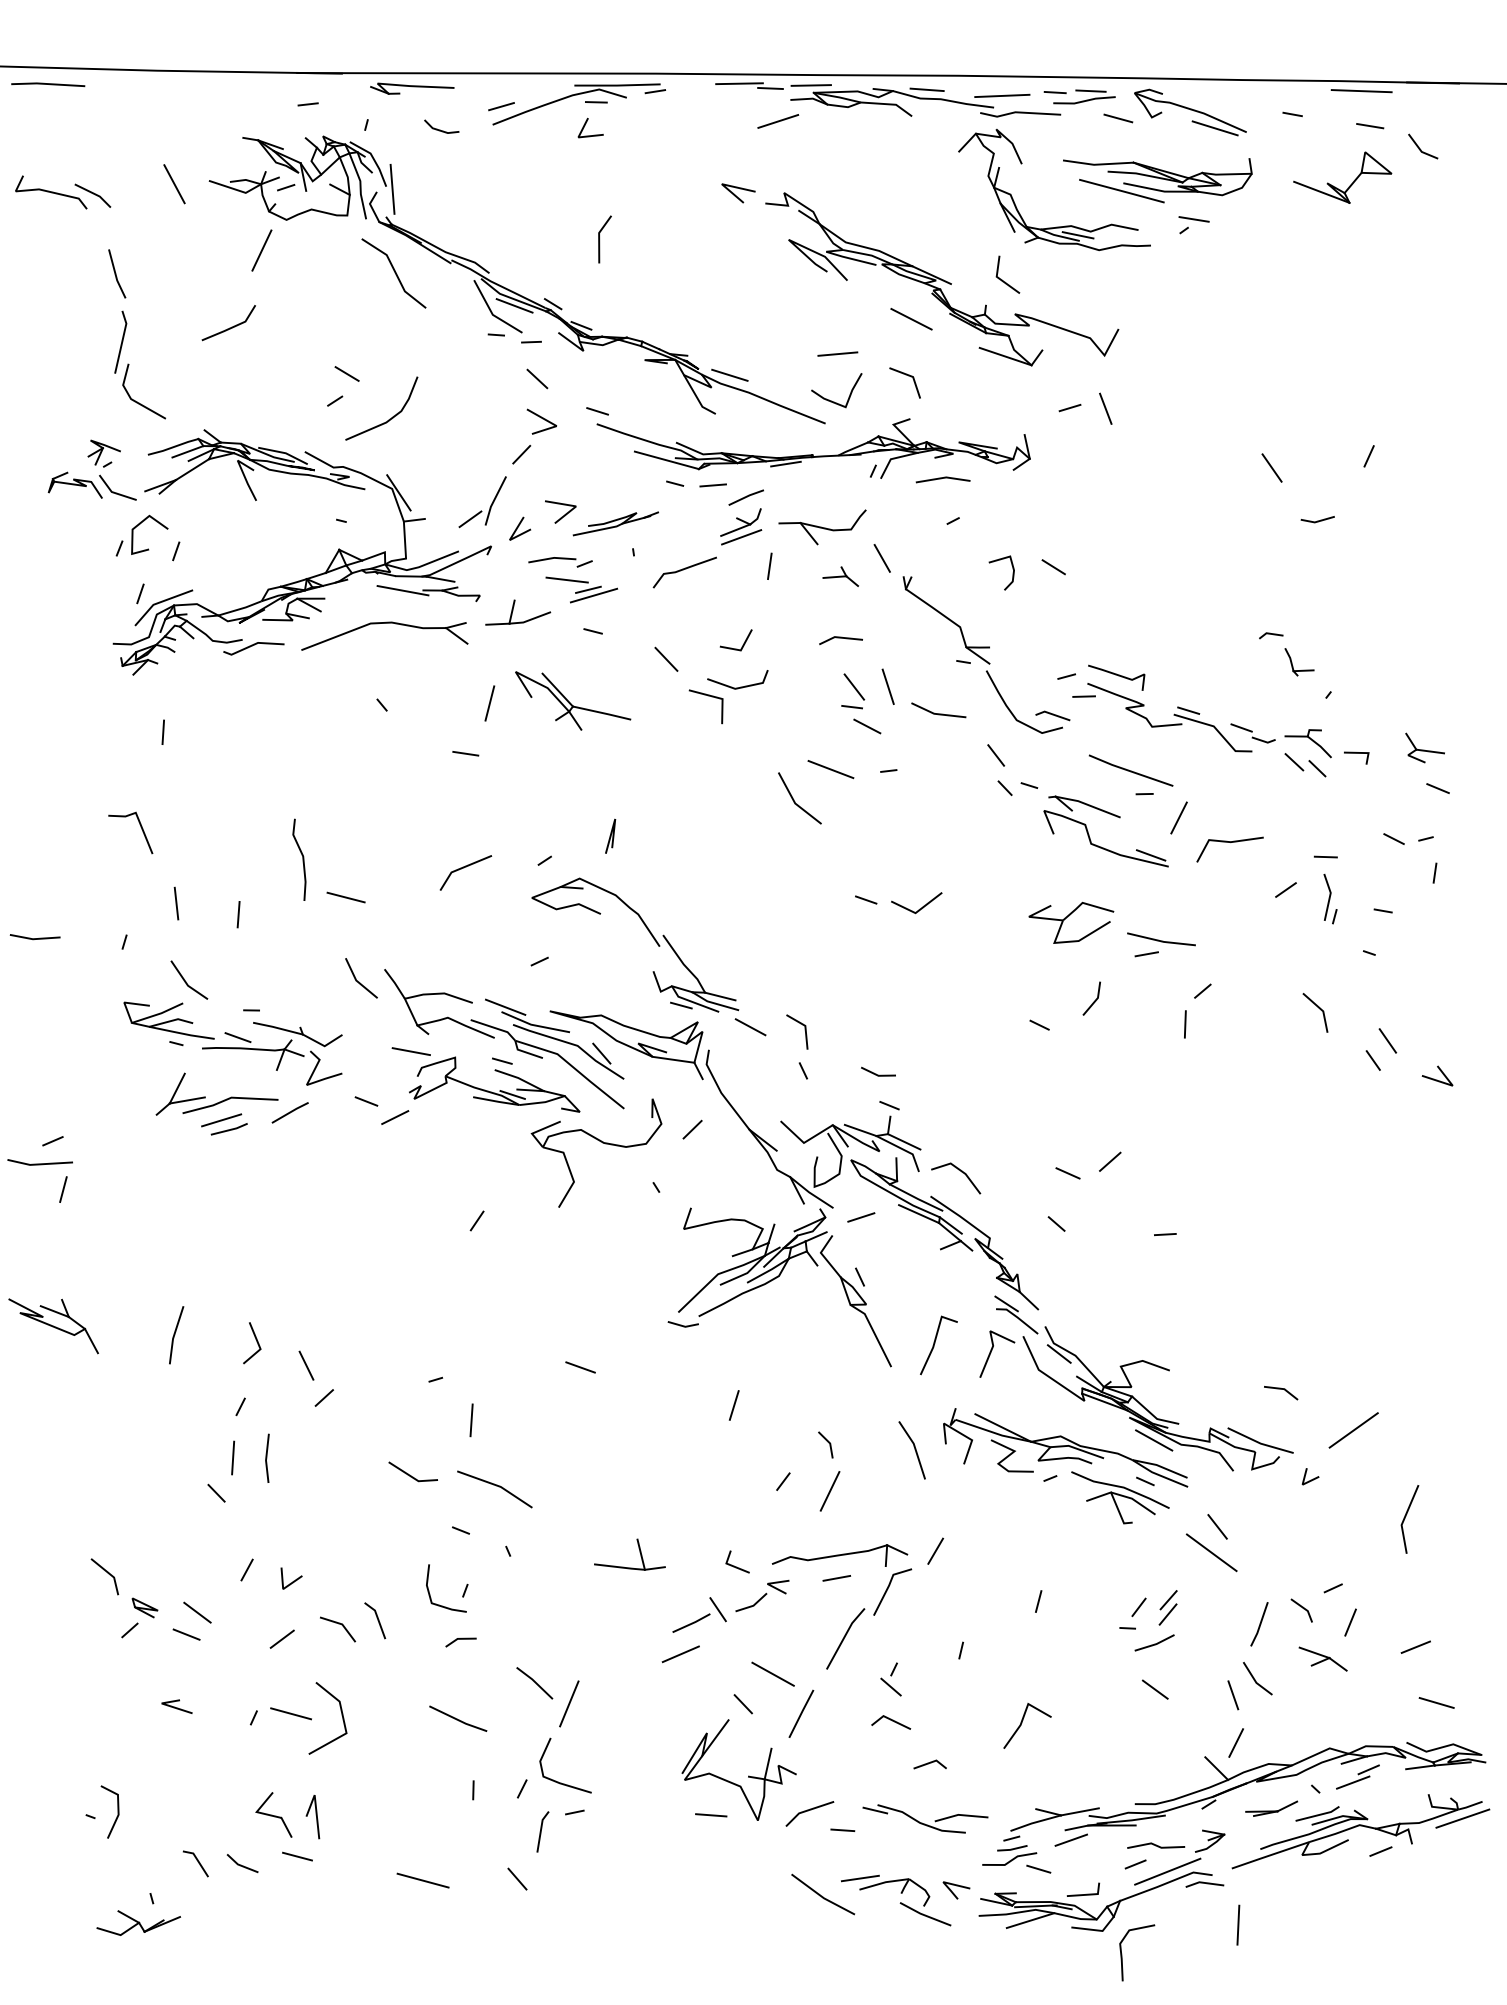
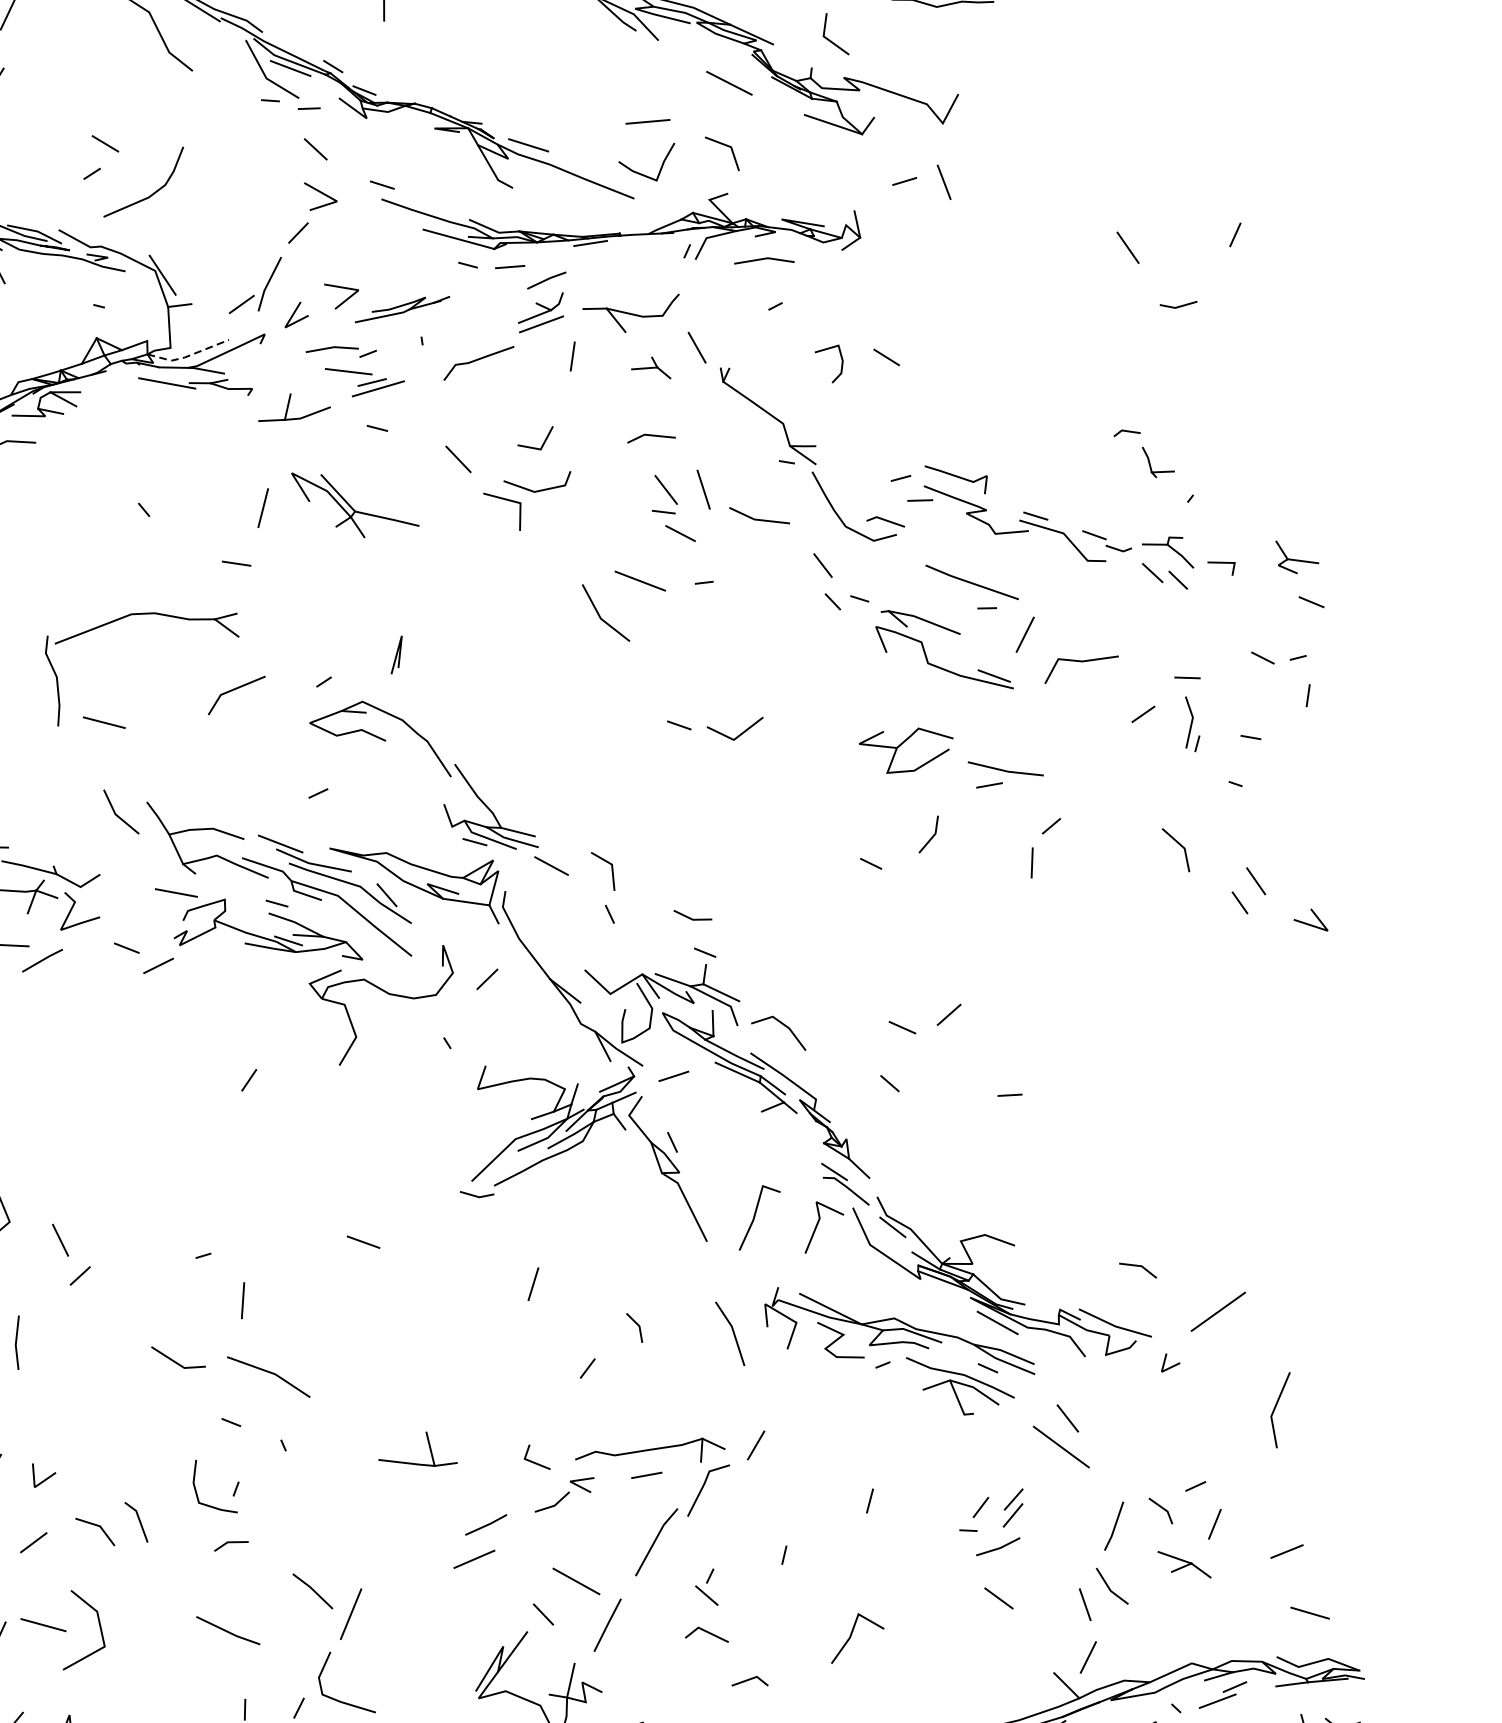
line: (421, 566) -> (187, 356), solid -> dashed
part: (384, 623) -> (146, 614), moved
line: (829, 1491) -> (638, 1379), removed
line: (717, 1609) -> (514, 1509), removed

